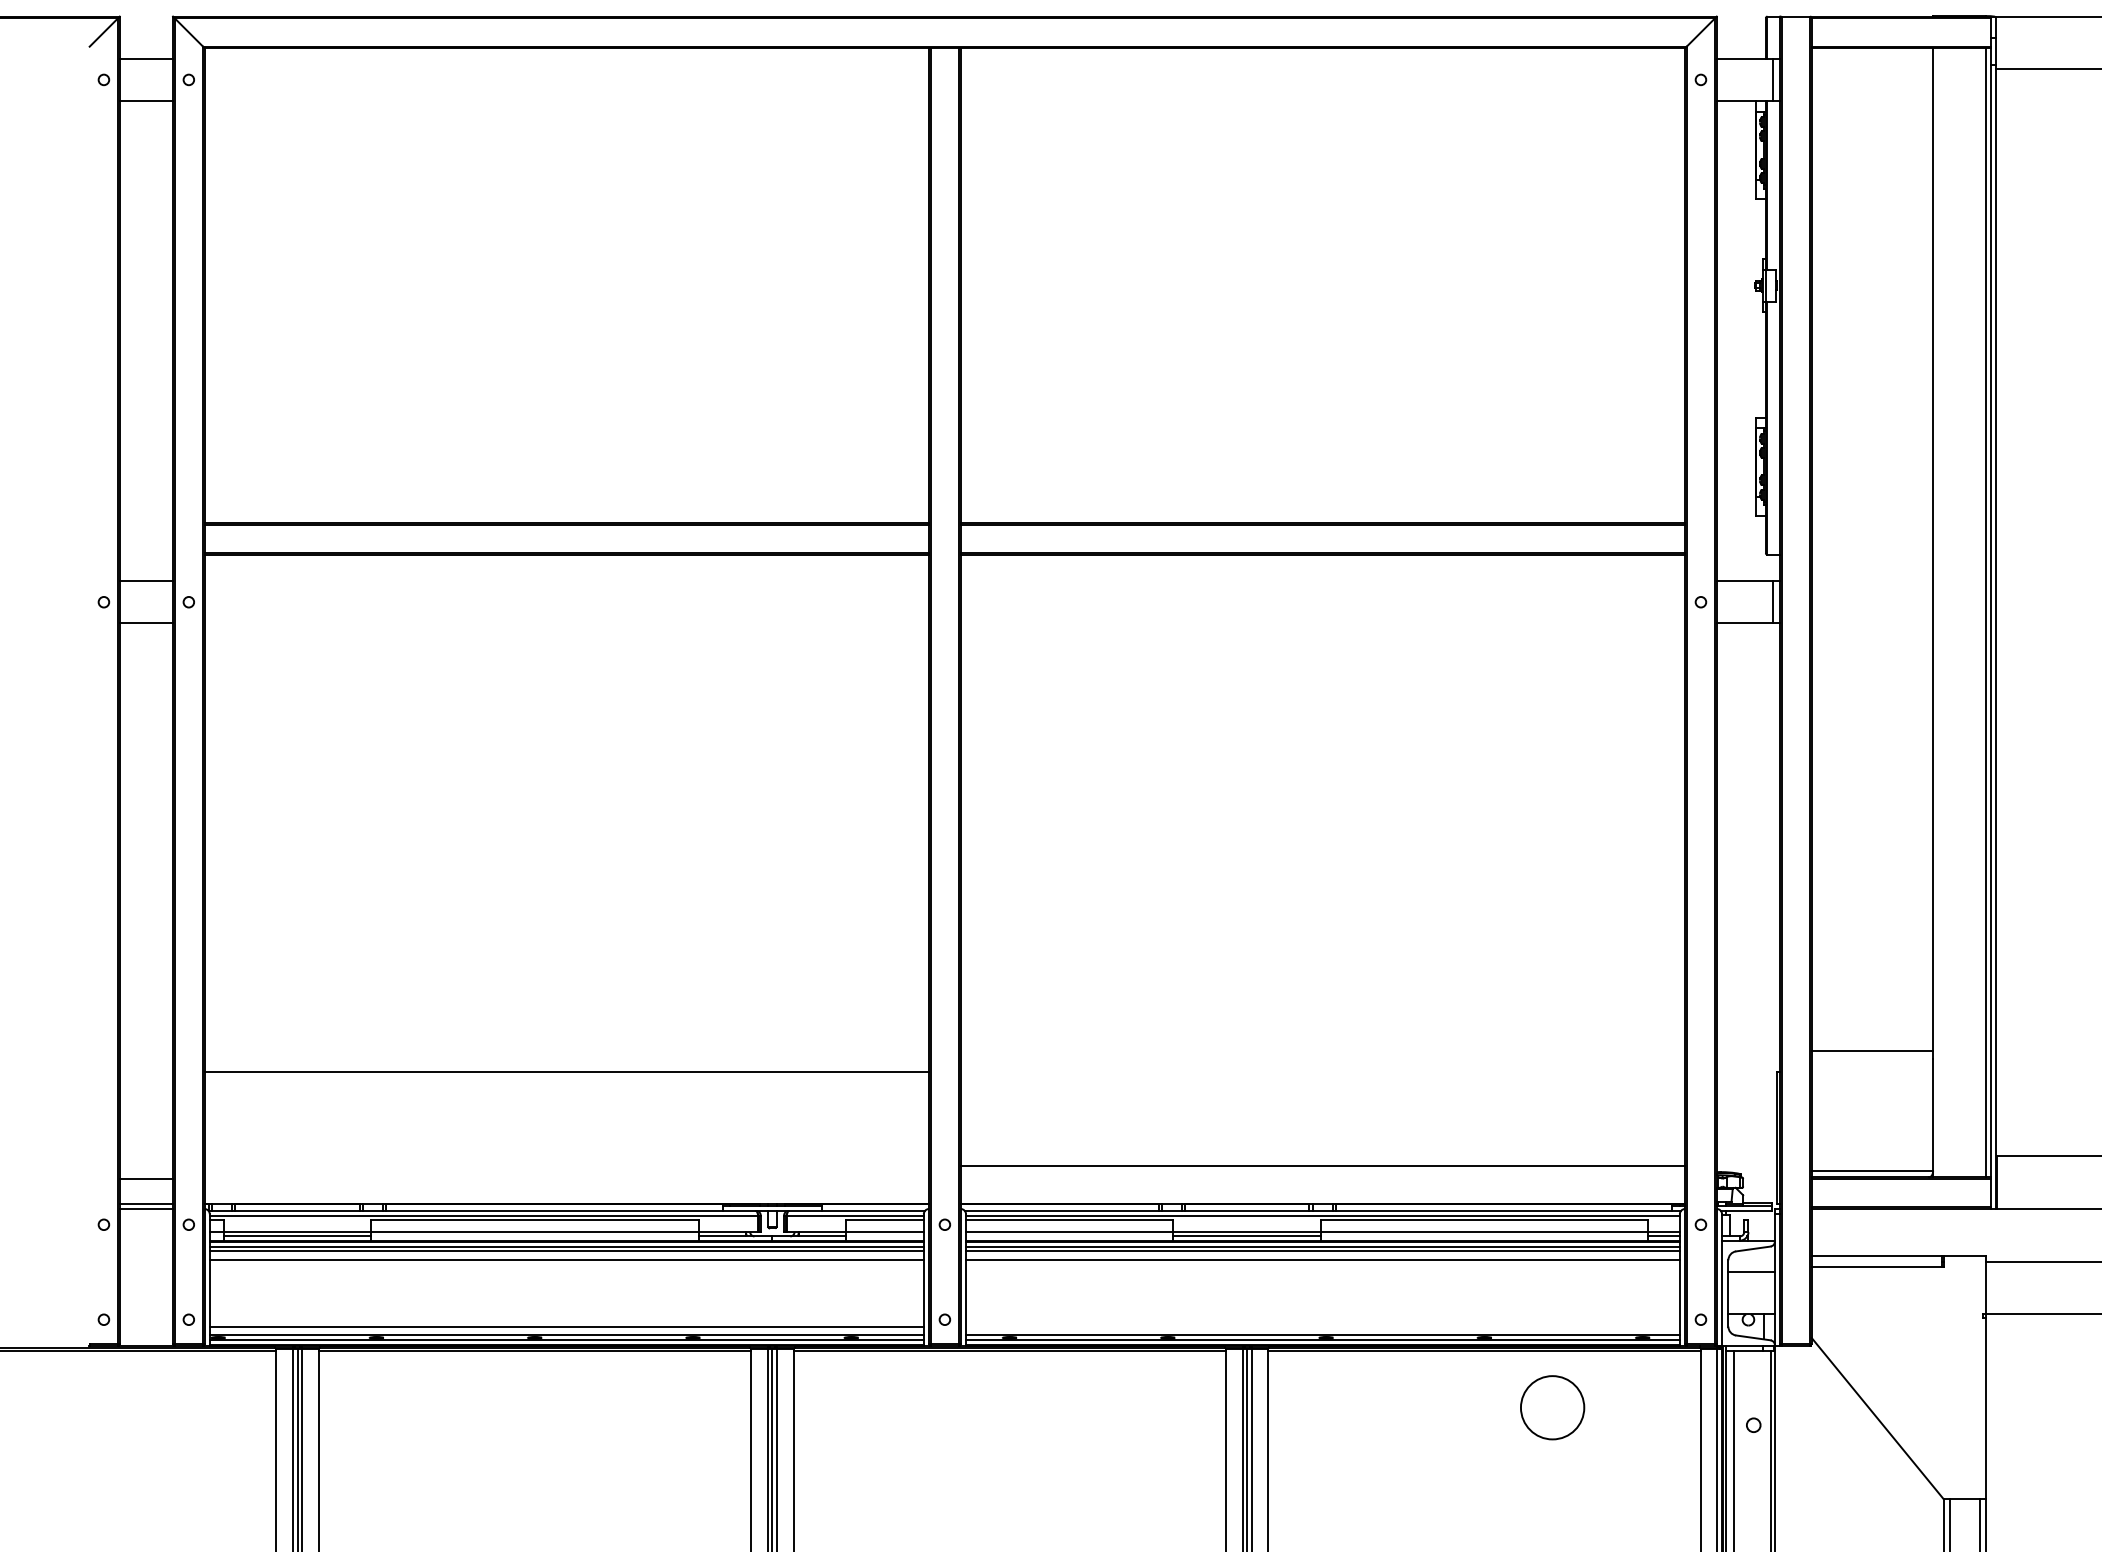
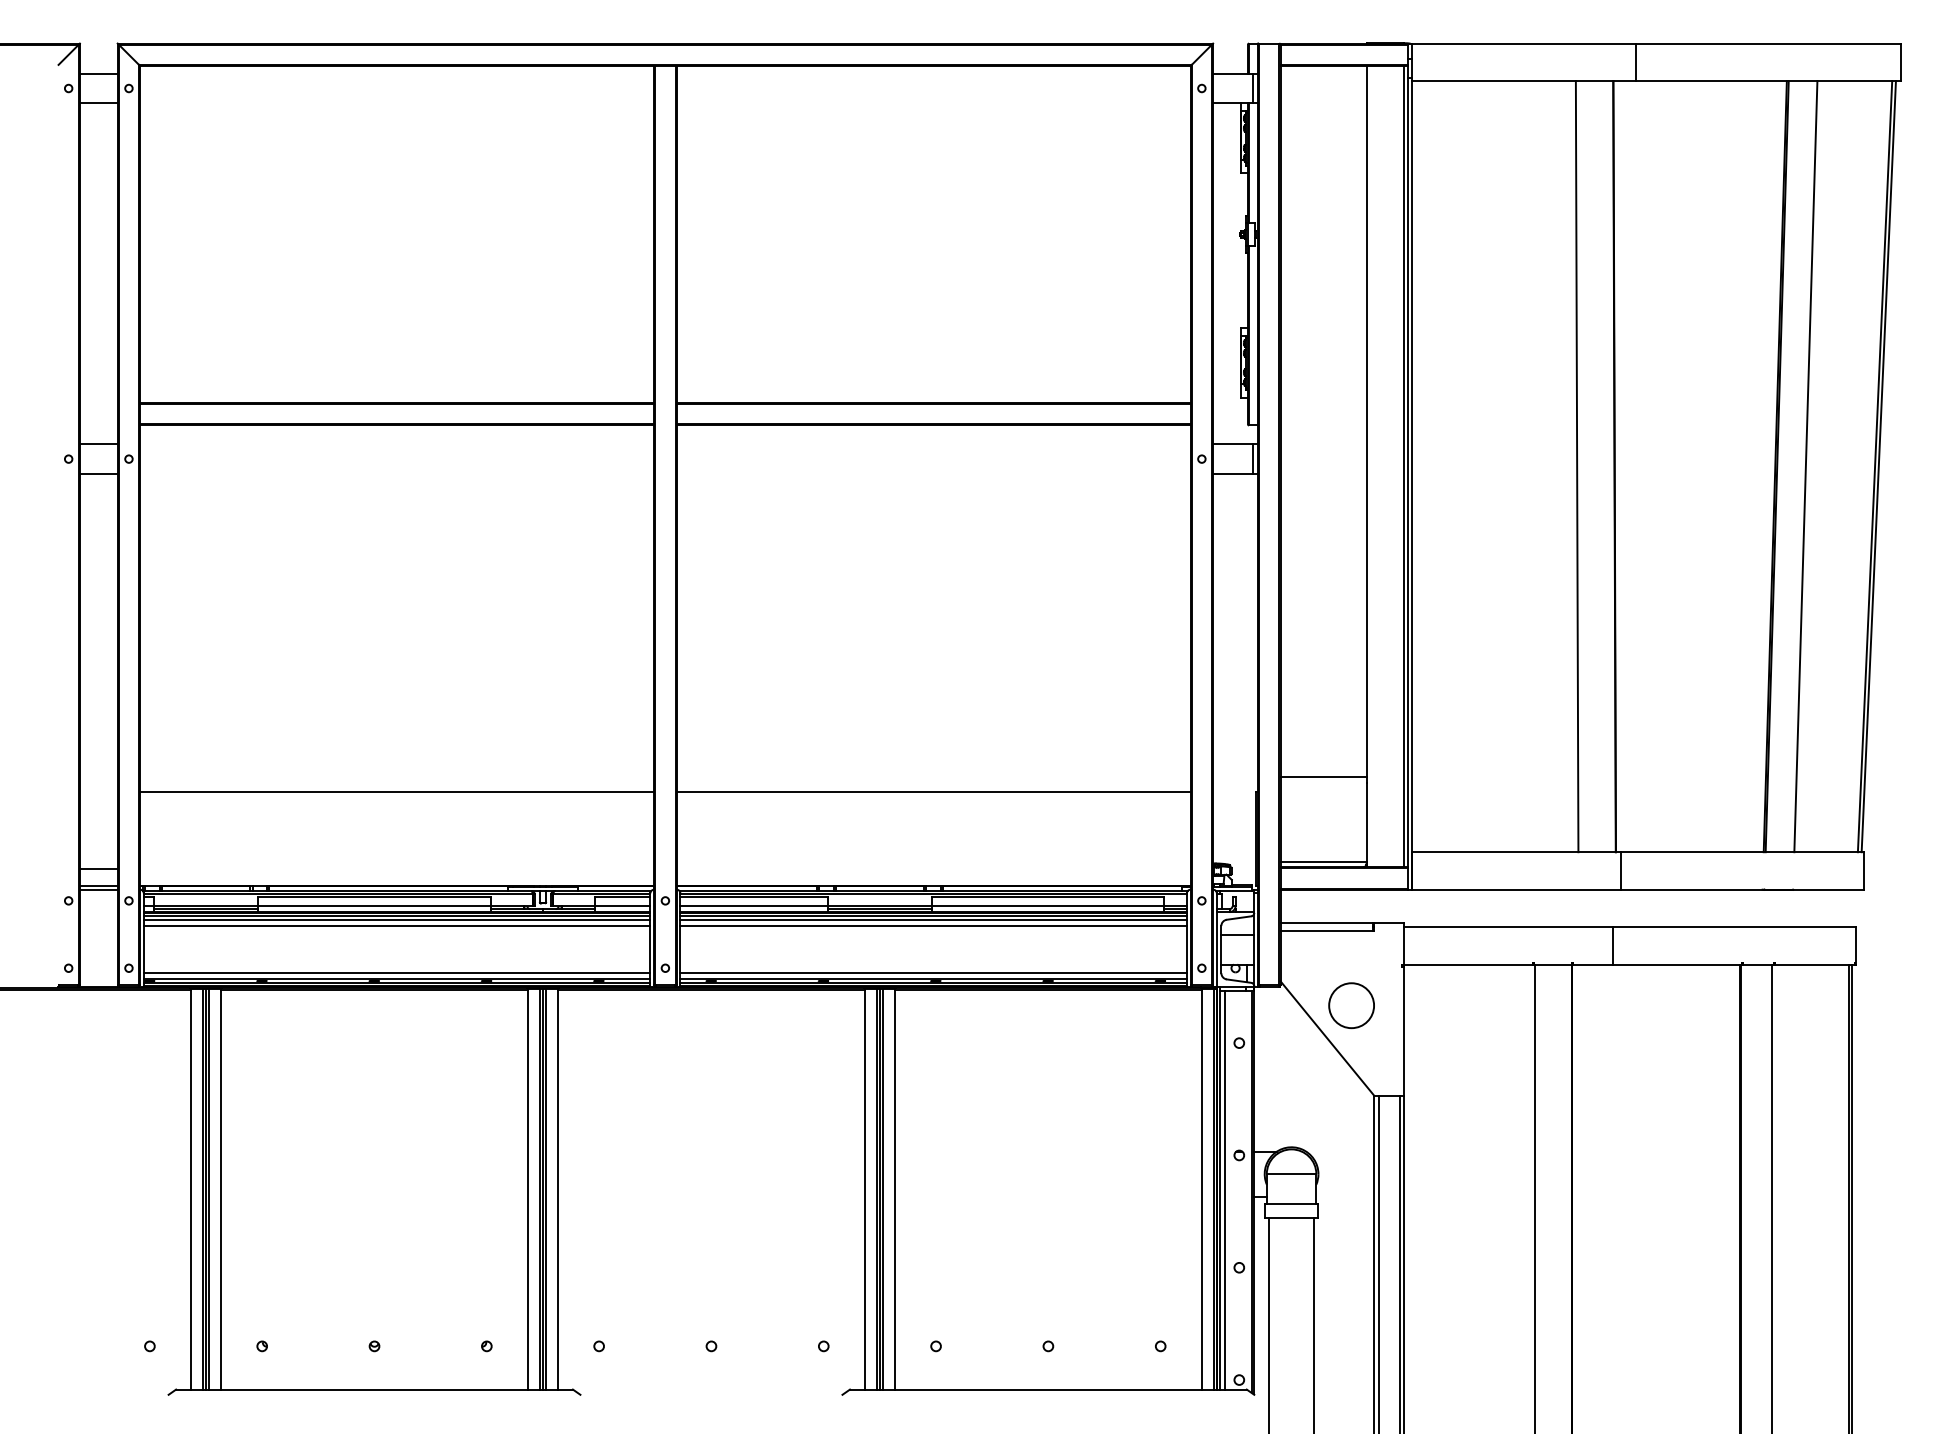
line: (1322, 1166) -> (933, 792), moved
line: (1322, 1327) -> (933, 973), added
circle: (1552, 1407) -> (1351, 1005), moved

